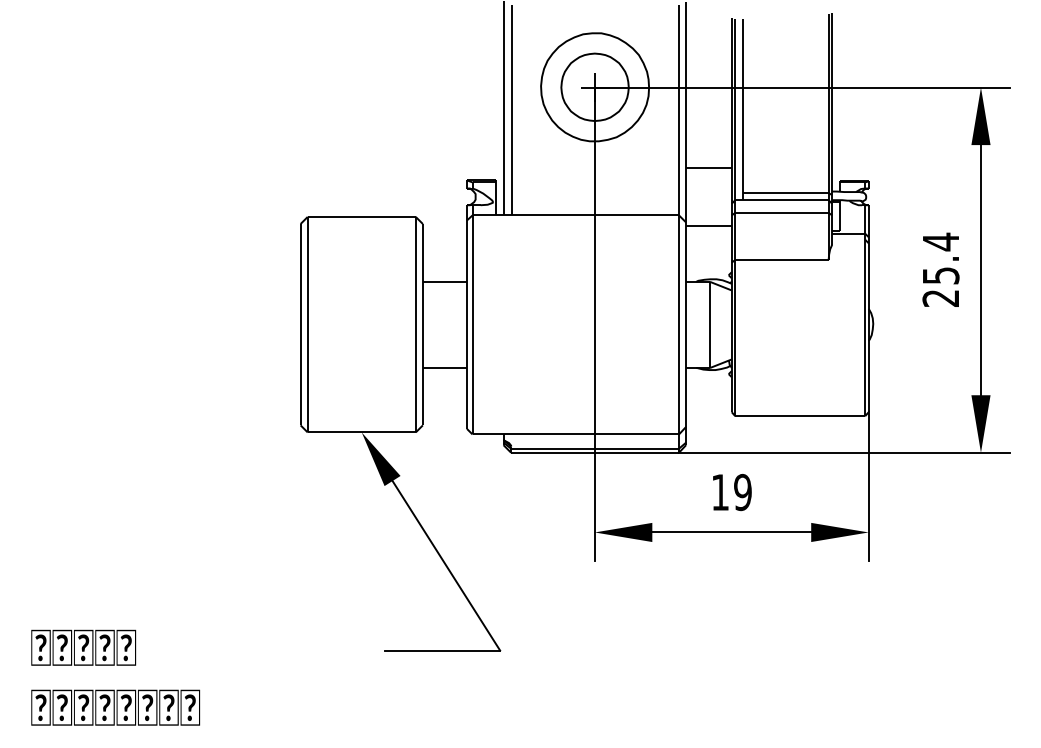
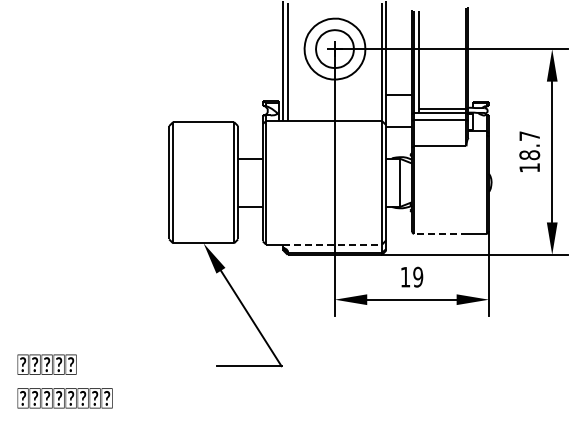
text: (940, 269) -> (529, 151), 25.4 -> 18.7
line: (782, 416) -> (440, 234), solid -> dashed
line: (592, 434) -> (333, 244), solid -> dashed

